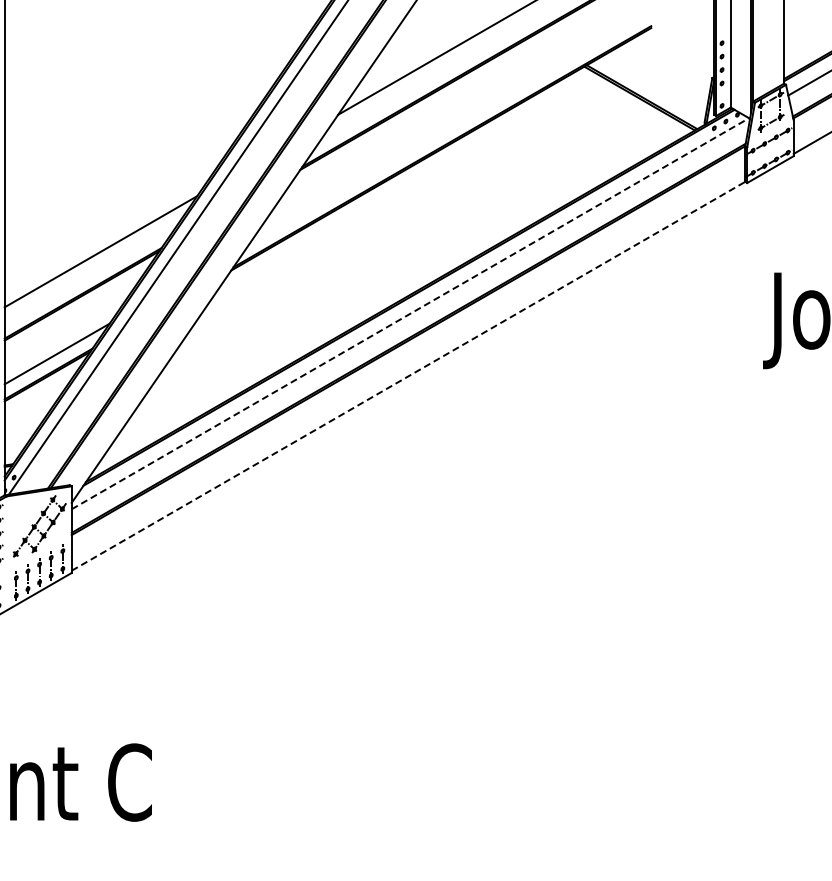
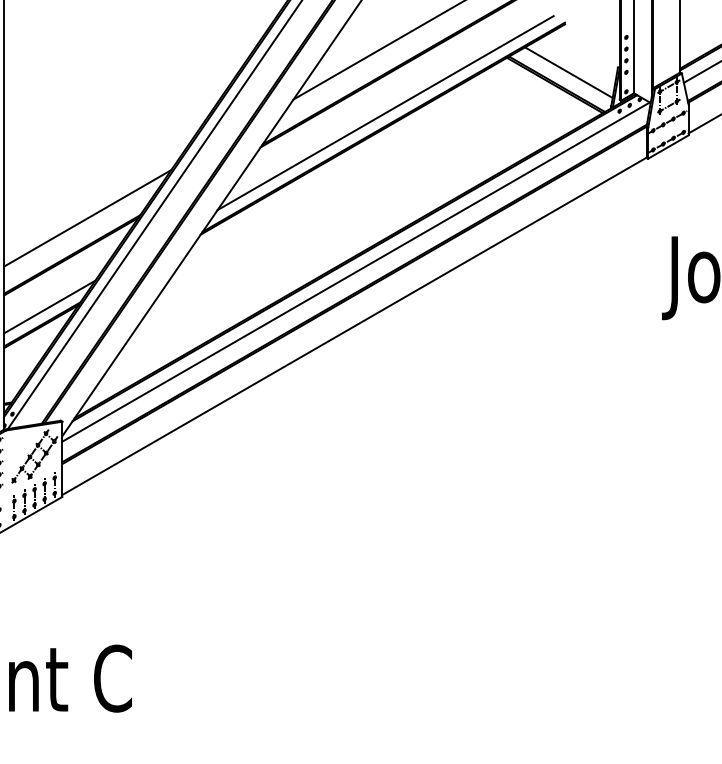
line: (655, 83) -> (568, 72), added
line: (444, 130) -> (385, 113), added
line: (410, 313) -> (356, 271), dashed -> solid
line: (408, 376) -> (354, 326), dashed -> solid

